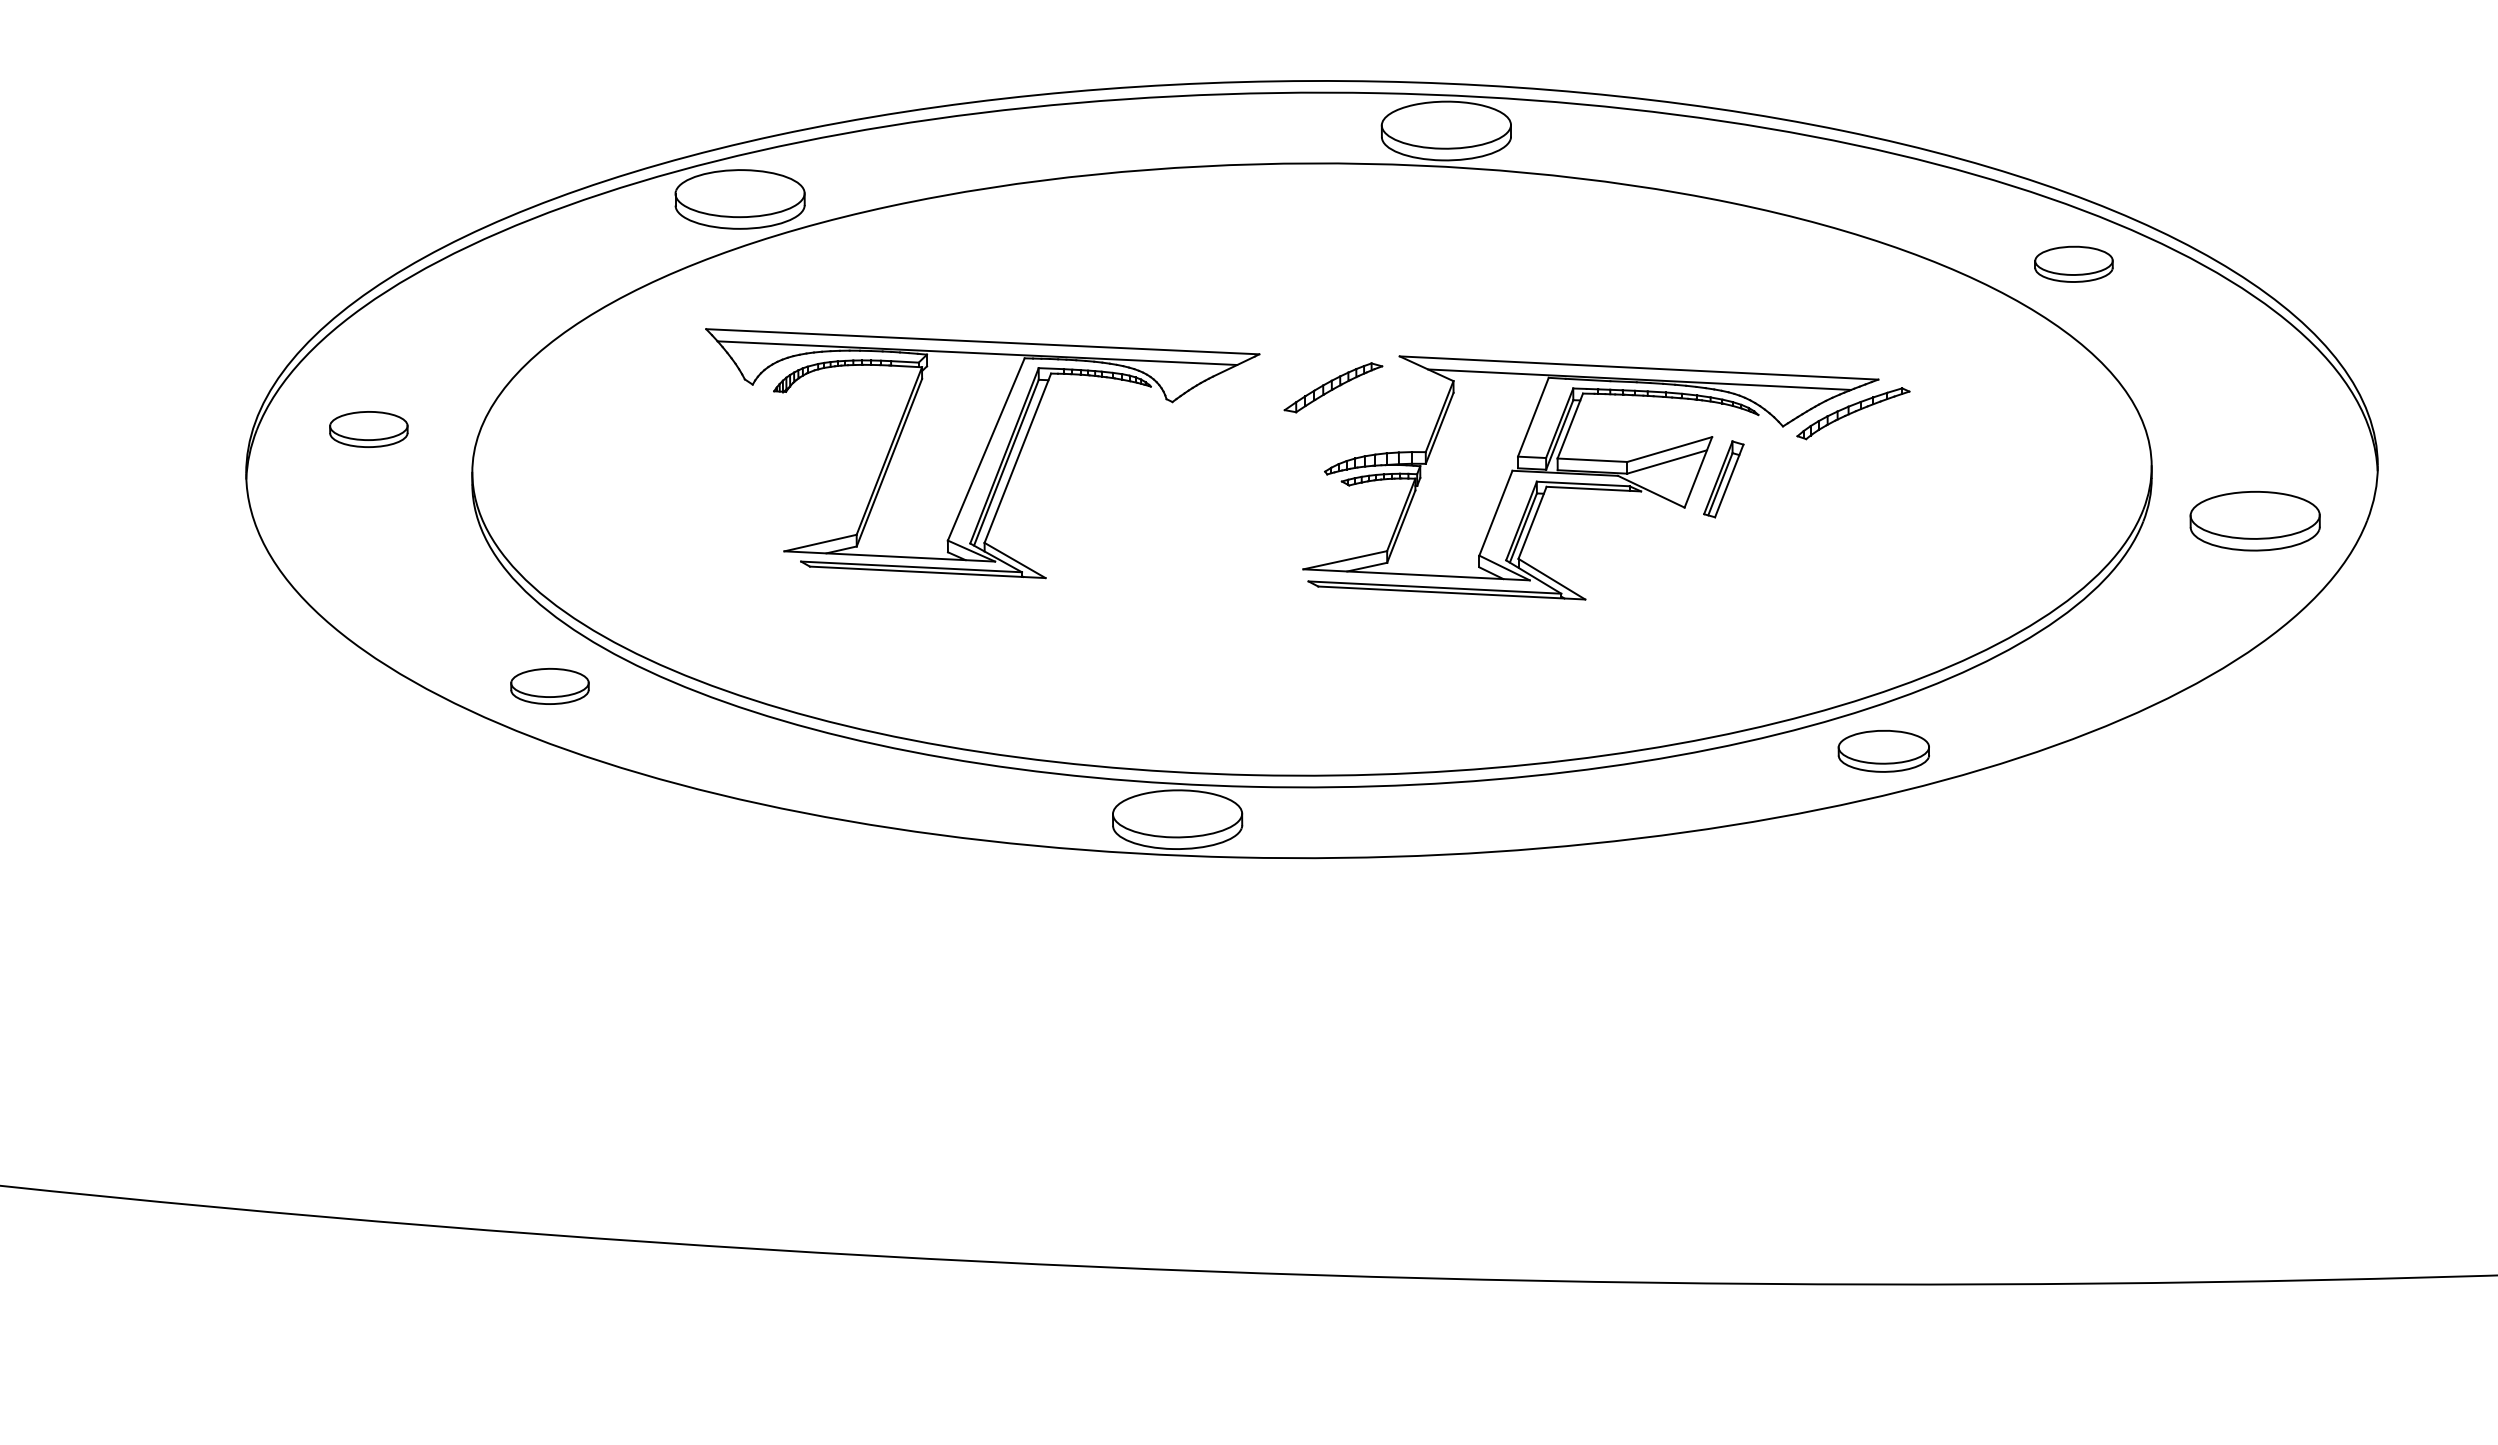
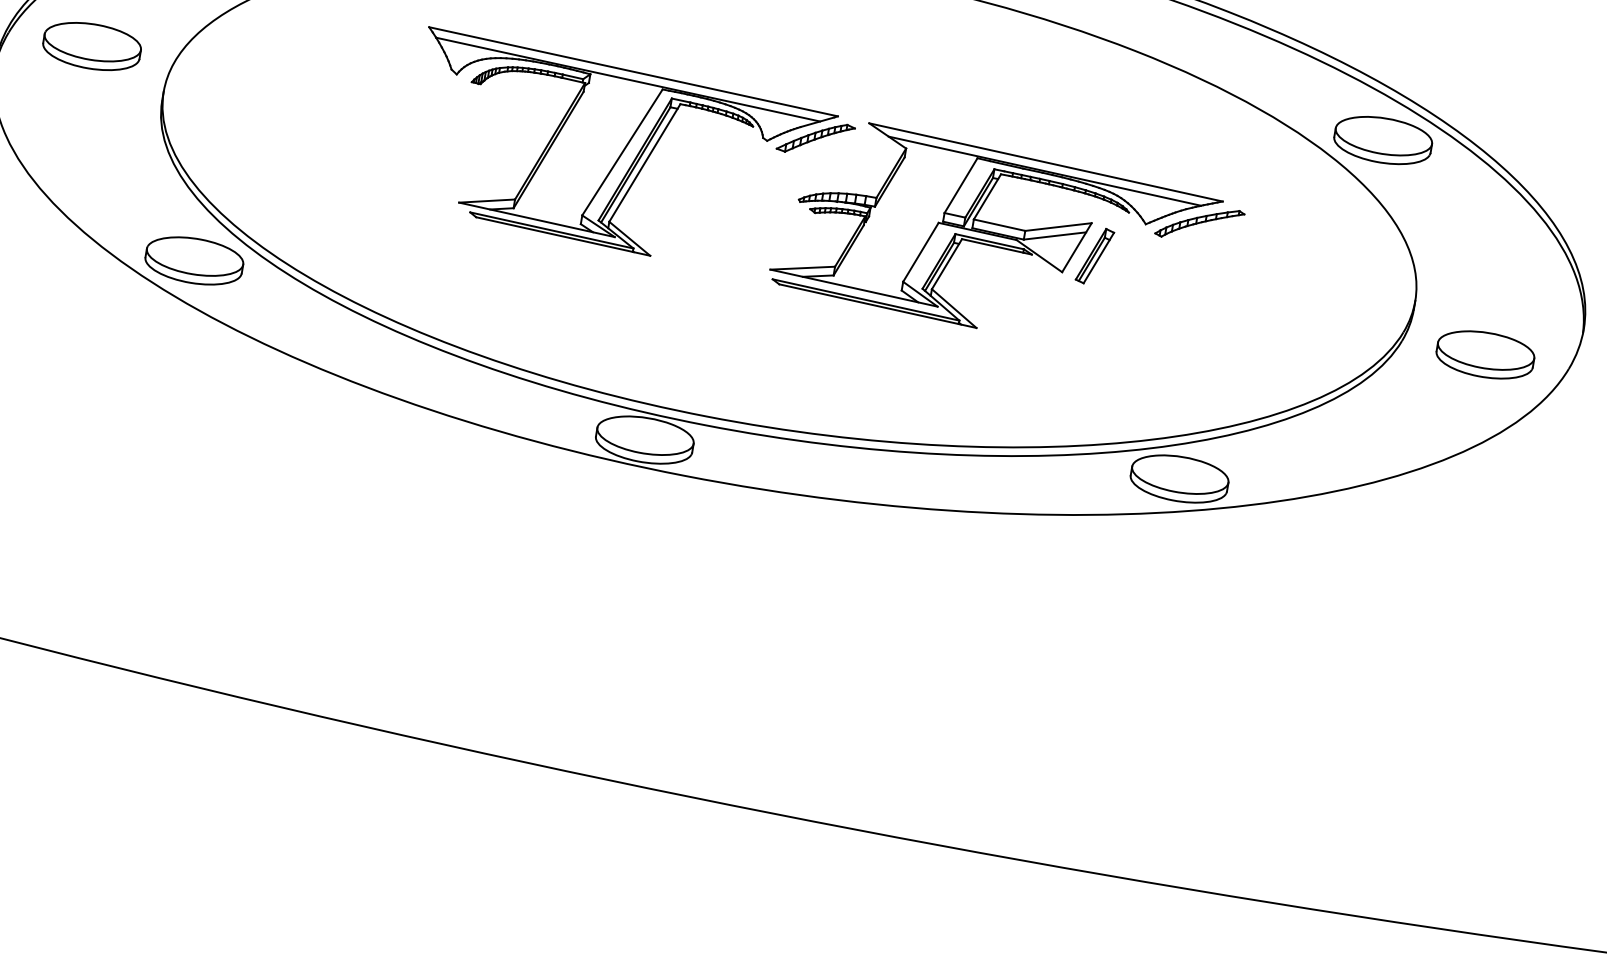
part: (2073, 264) -> (1382, 140), size x1.67
part: (368, 429) -> (91, 46), size x1.67
part: (982, 453) -> (619, 154), moved
part: (549, 686) -> (193, 260), size x1.67
part: (1883, 751) -> (1179, 479), size x1.43

